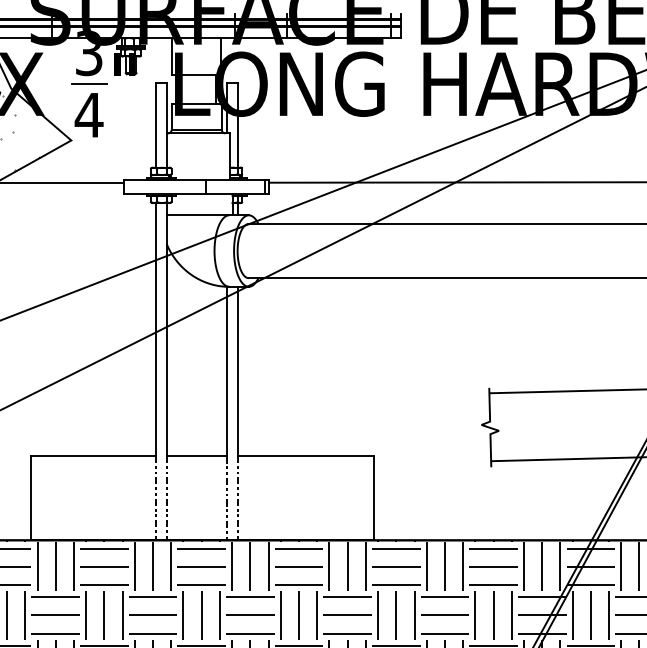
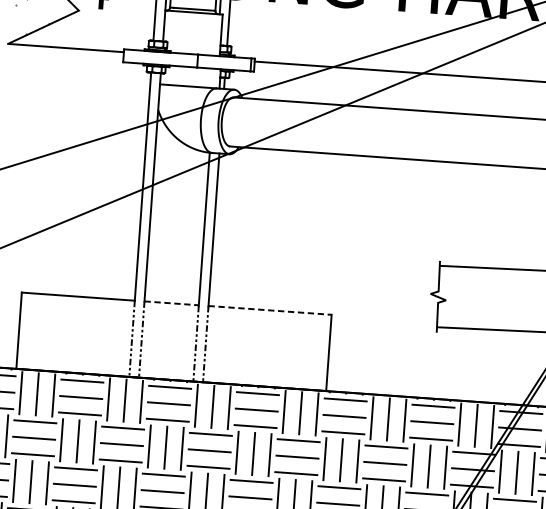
line: (197, 455) -> (172, 303), solid -> dashed
line: (306, 455) -> (270, 310), solid -> dashed

